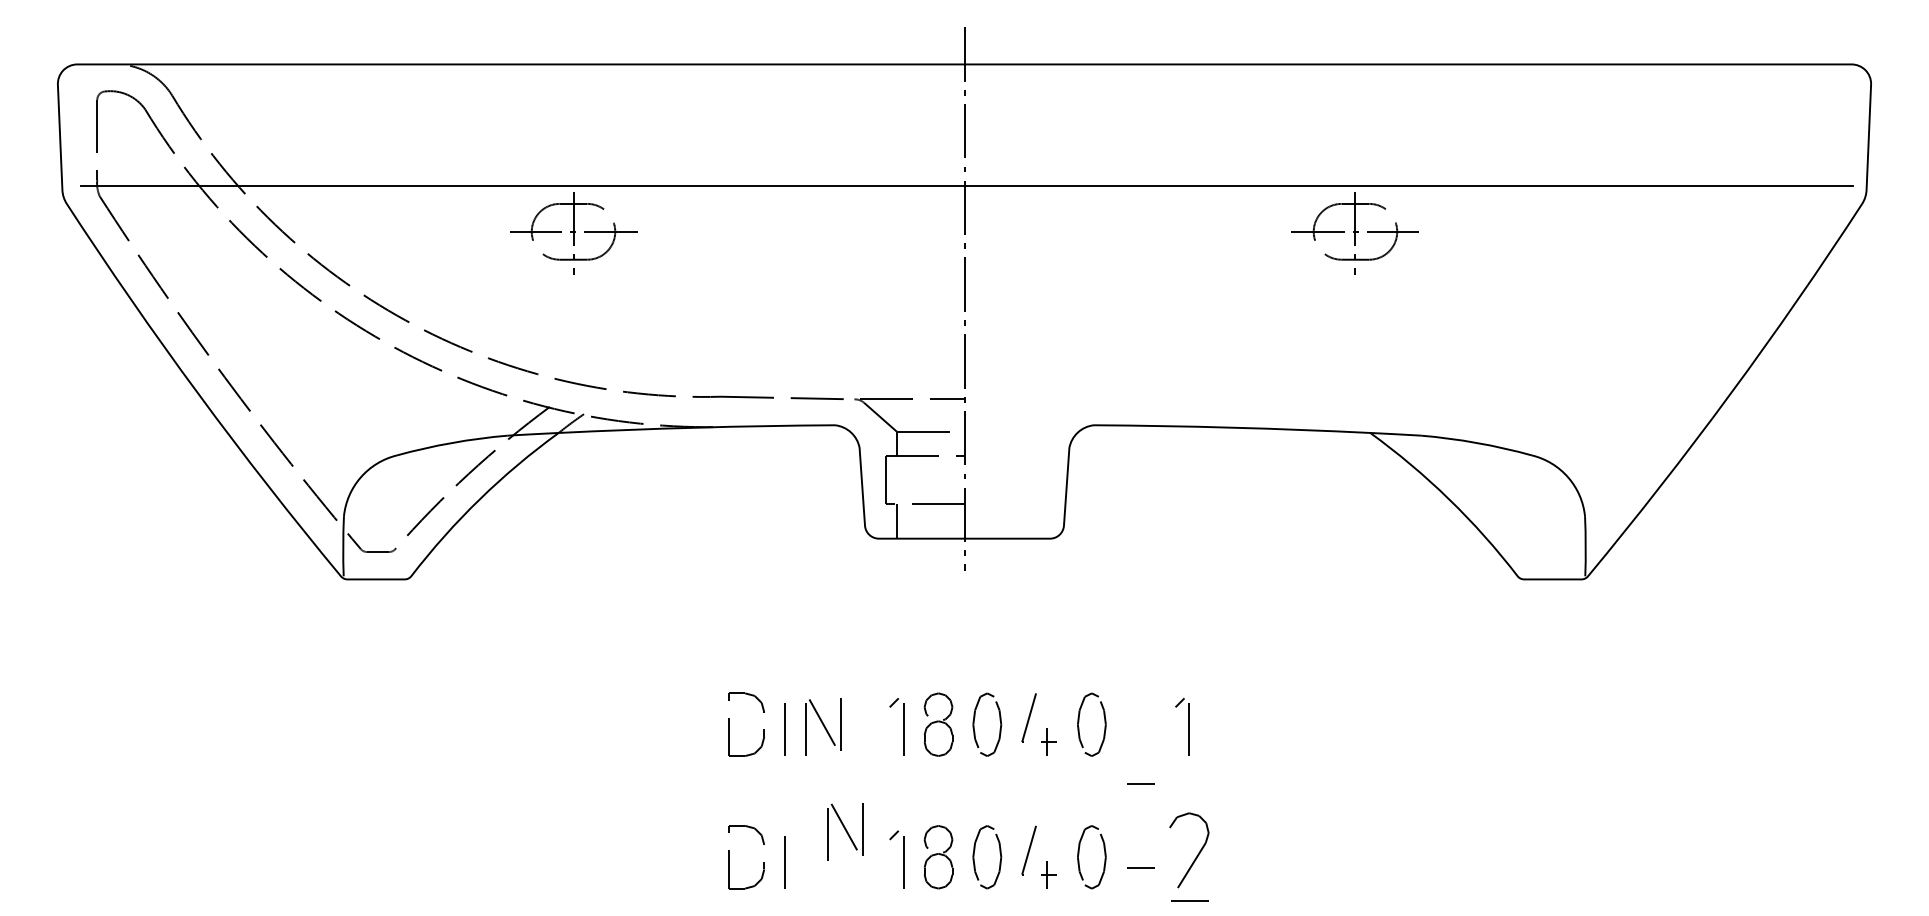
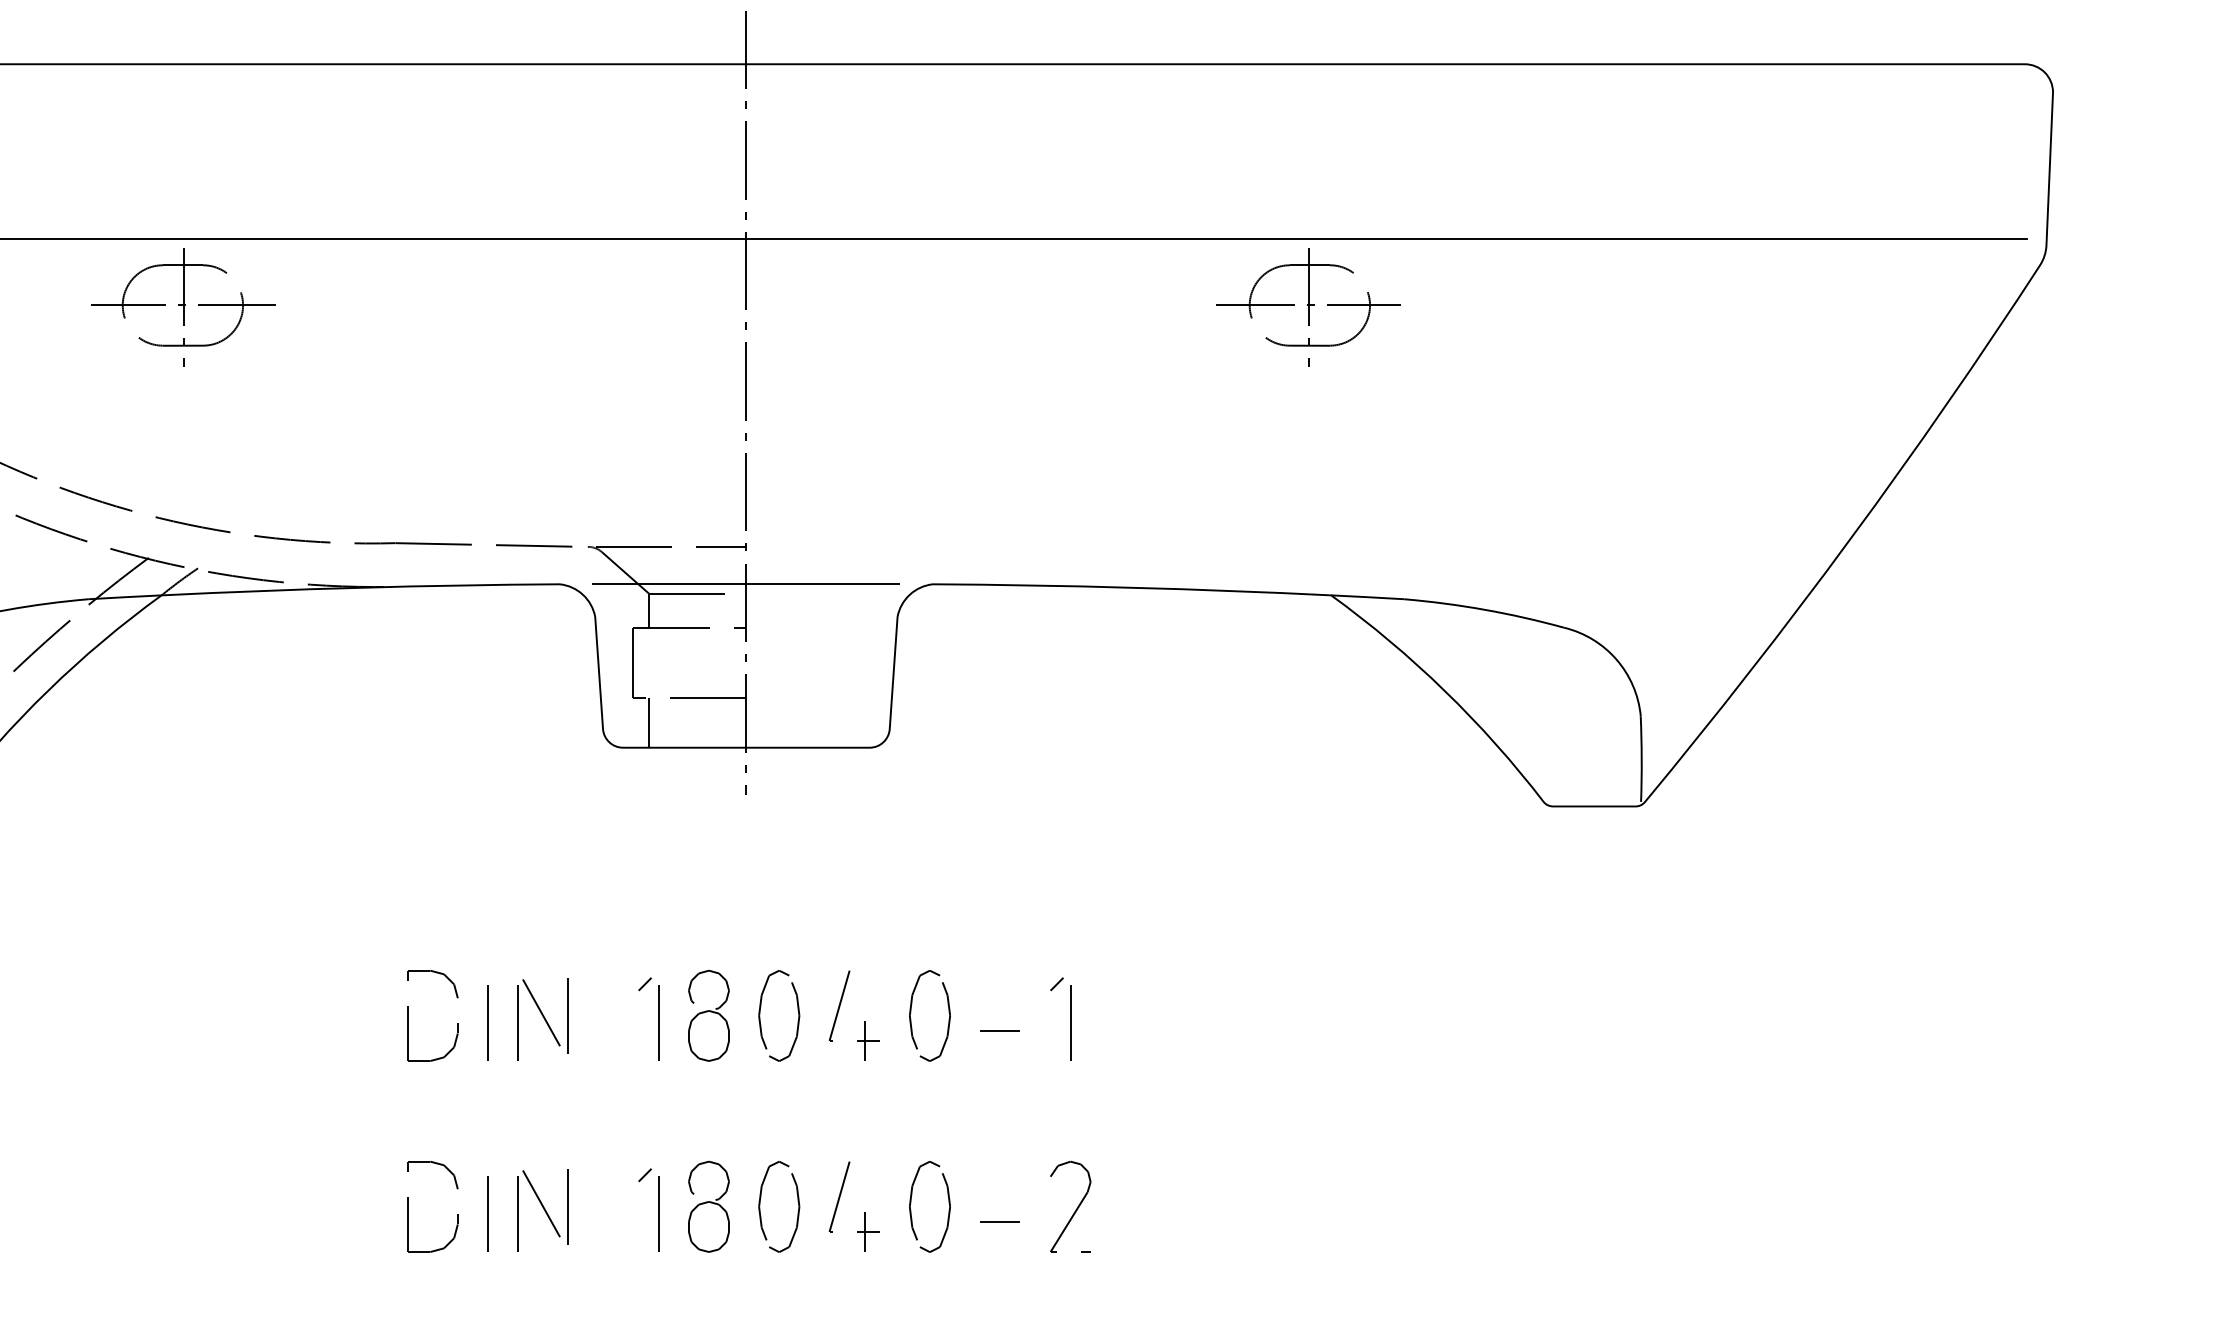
line: (964, 425) -> (746, 584), added
line: (1140, 783) -> (1000, 1029), moved
line: (845, 831) -> (543, 1210), moved
part: (1189, 857) -> (1070, 1207), size x0.71

